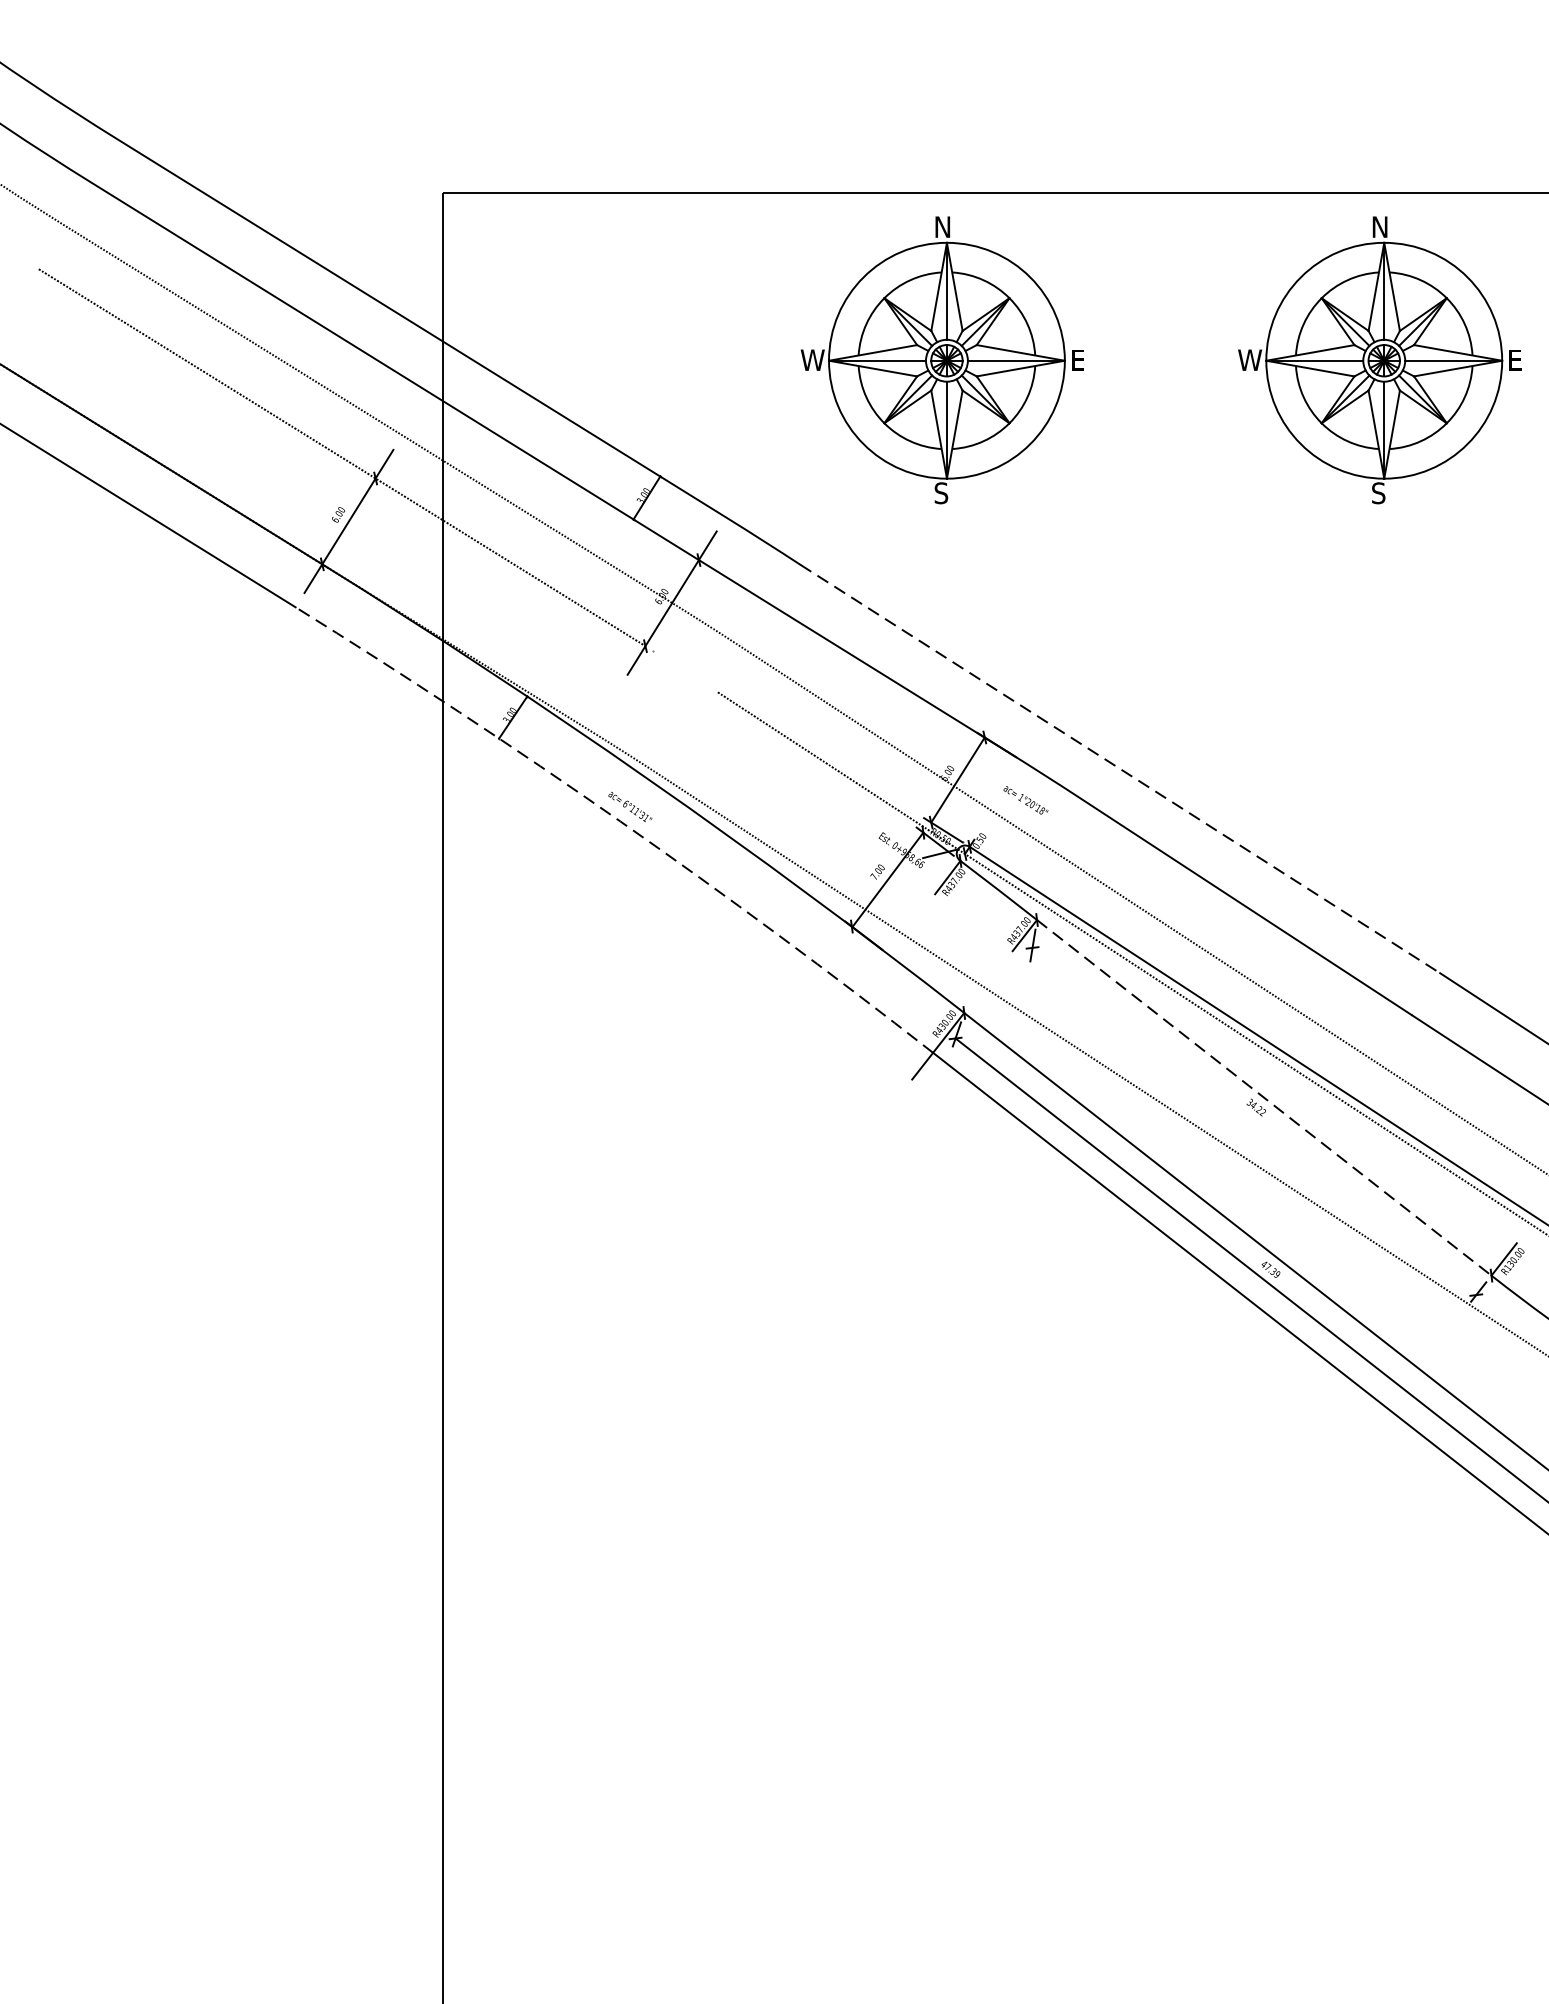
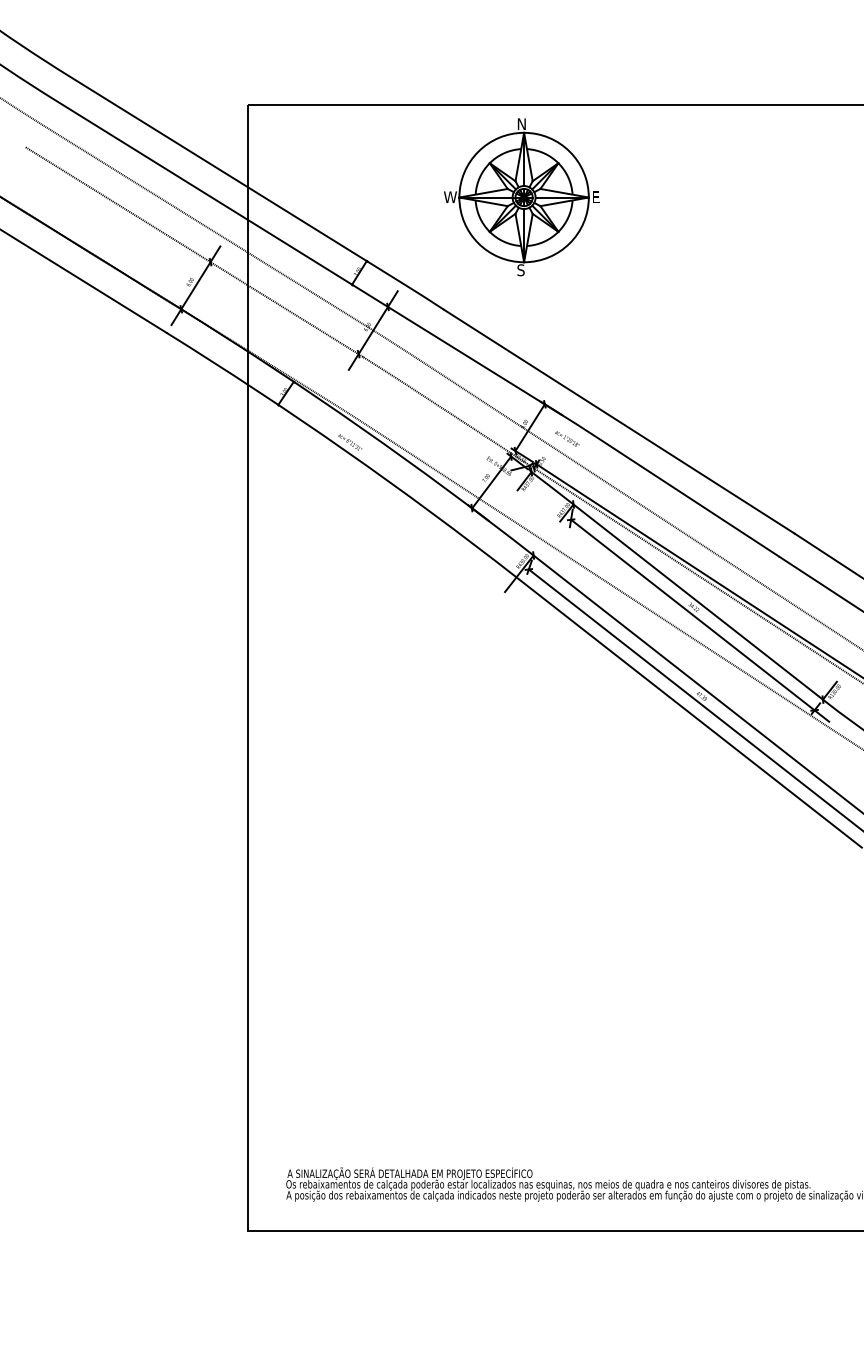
part: (1379, 360) -> (761, 197), removed
line: (681, 668) -> (378, 366), added
line: (1120, 768) -> (619, 421), dashed -> solid
arc: (619, 821) -> (344, 450), dashed -> solid
line: (1264, 1098) -> (698, 602), dashed -> solid
line: (1268, 1131) -> (700, 620), added

